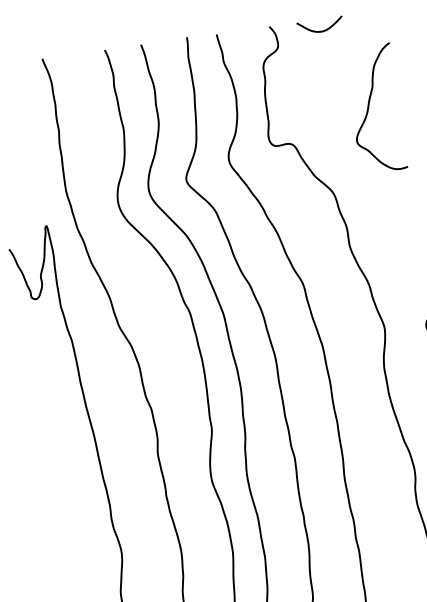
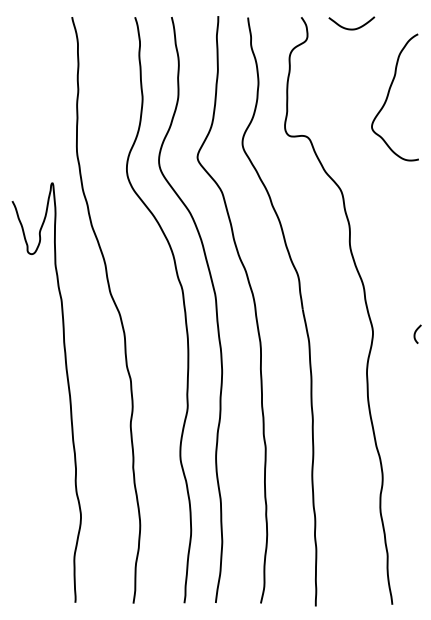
curve: (369, 109) -> (388, 97), moved

